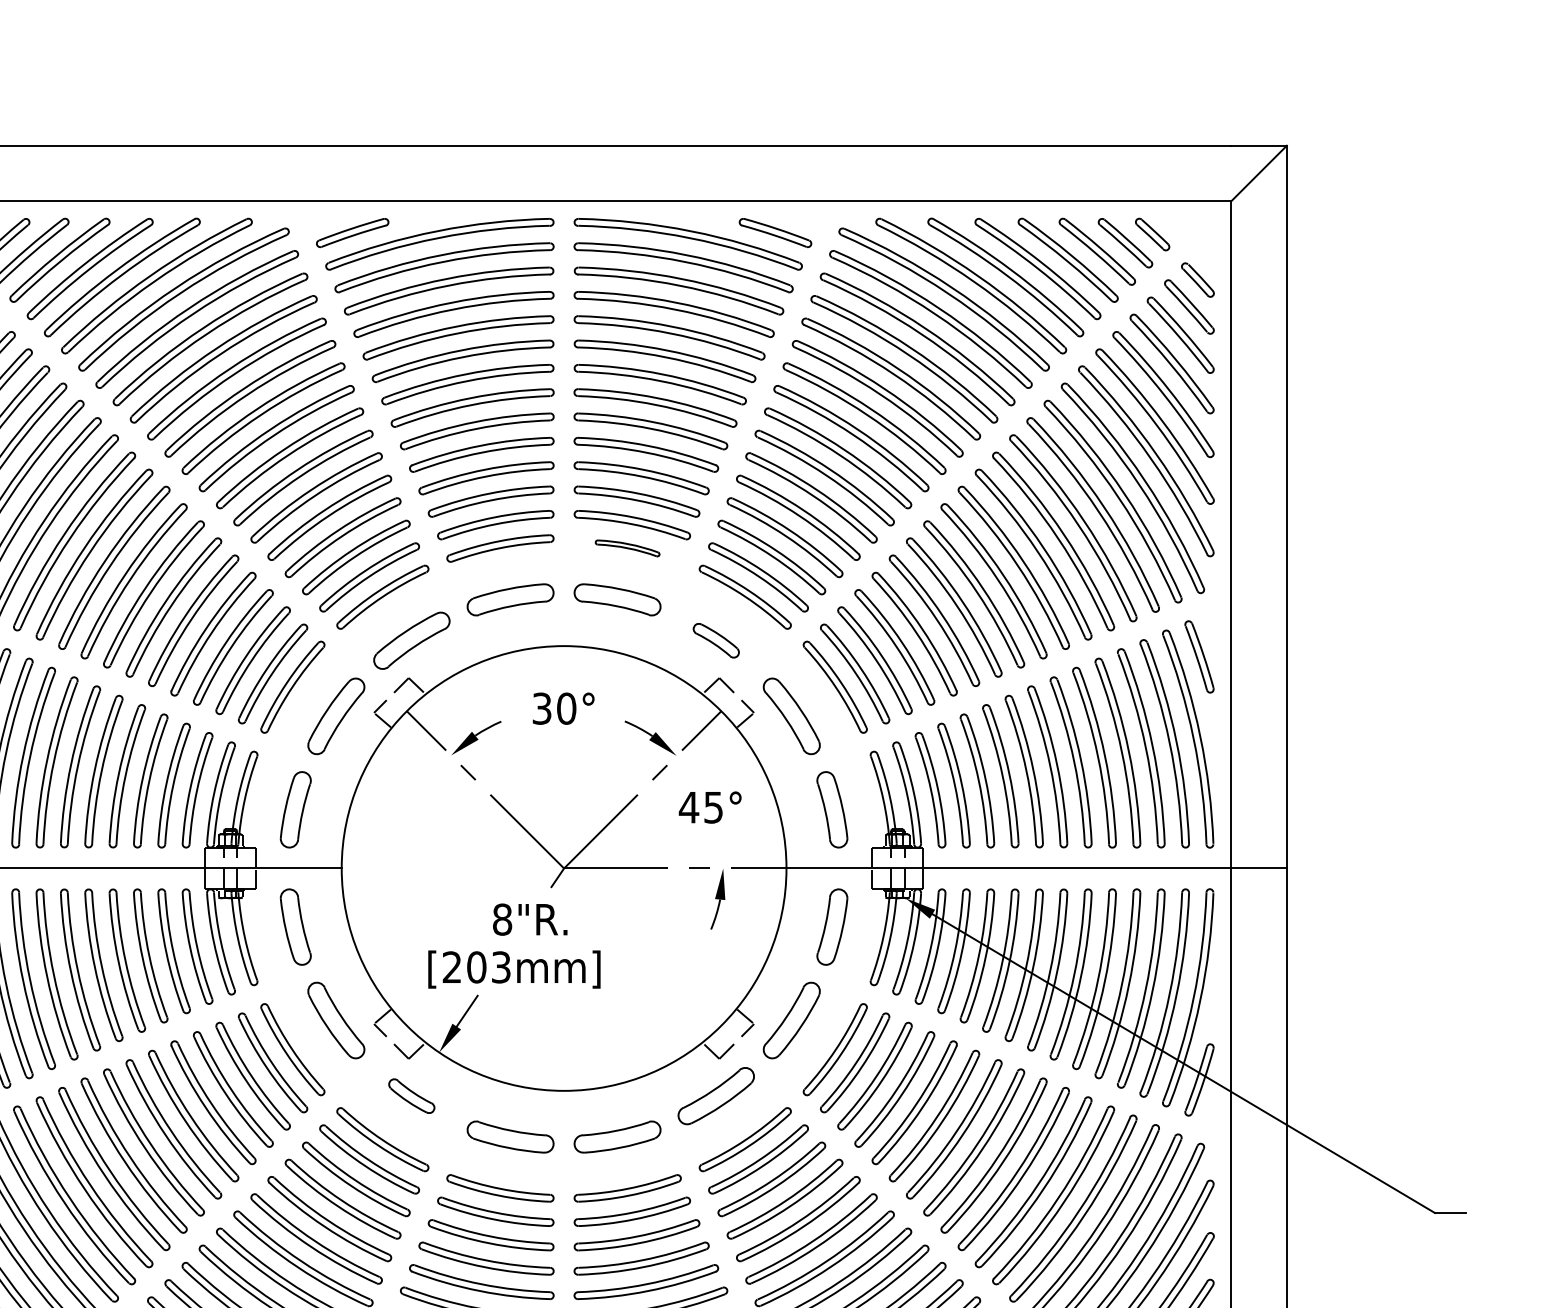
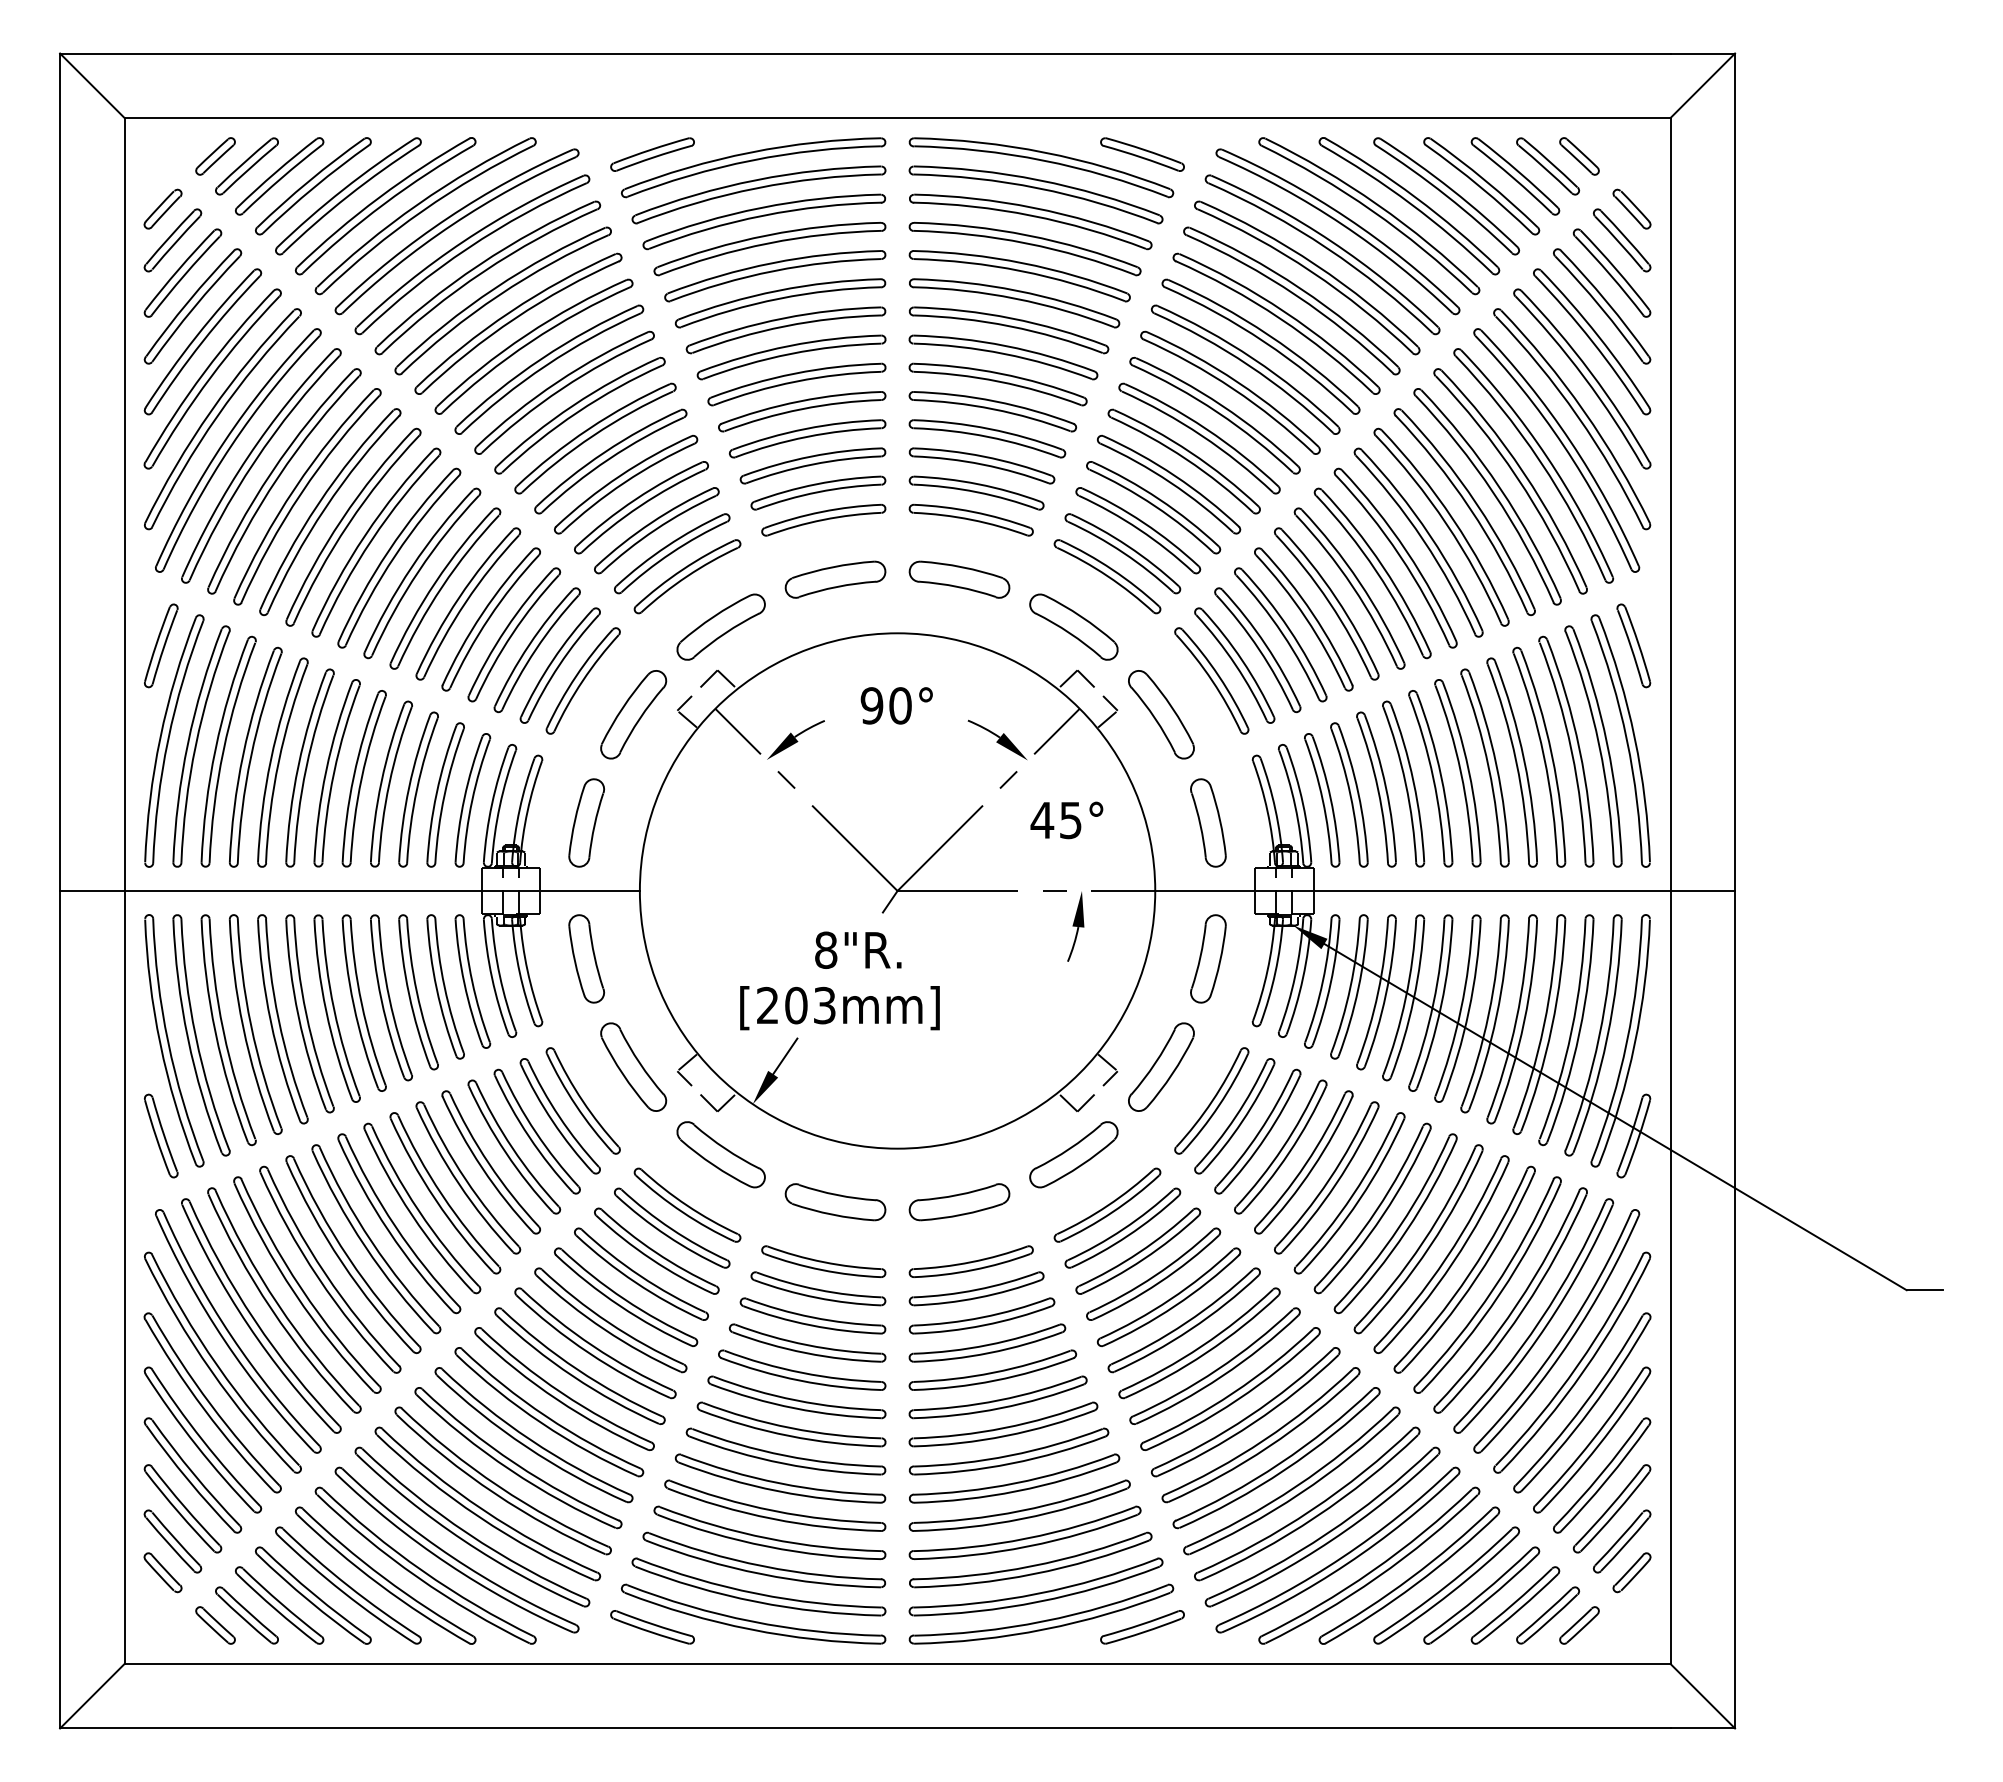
part: (627, 547) -> (970, 519), size x1.67
part: (715, 640) -> (1073, 626), size x1.67
text: (541, 708) -> (871, 705), 30° -> 90°
part: (411, 1095) -> (720, 1154), size x1.67

